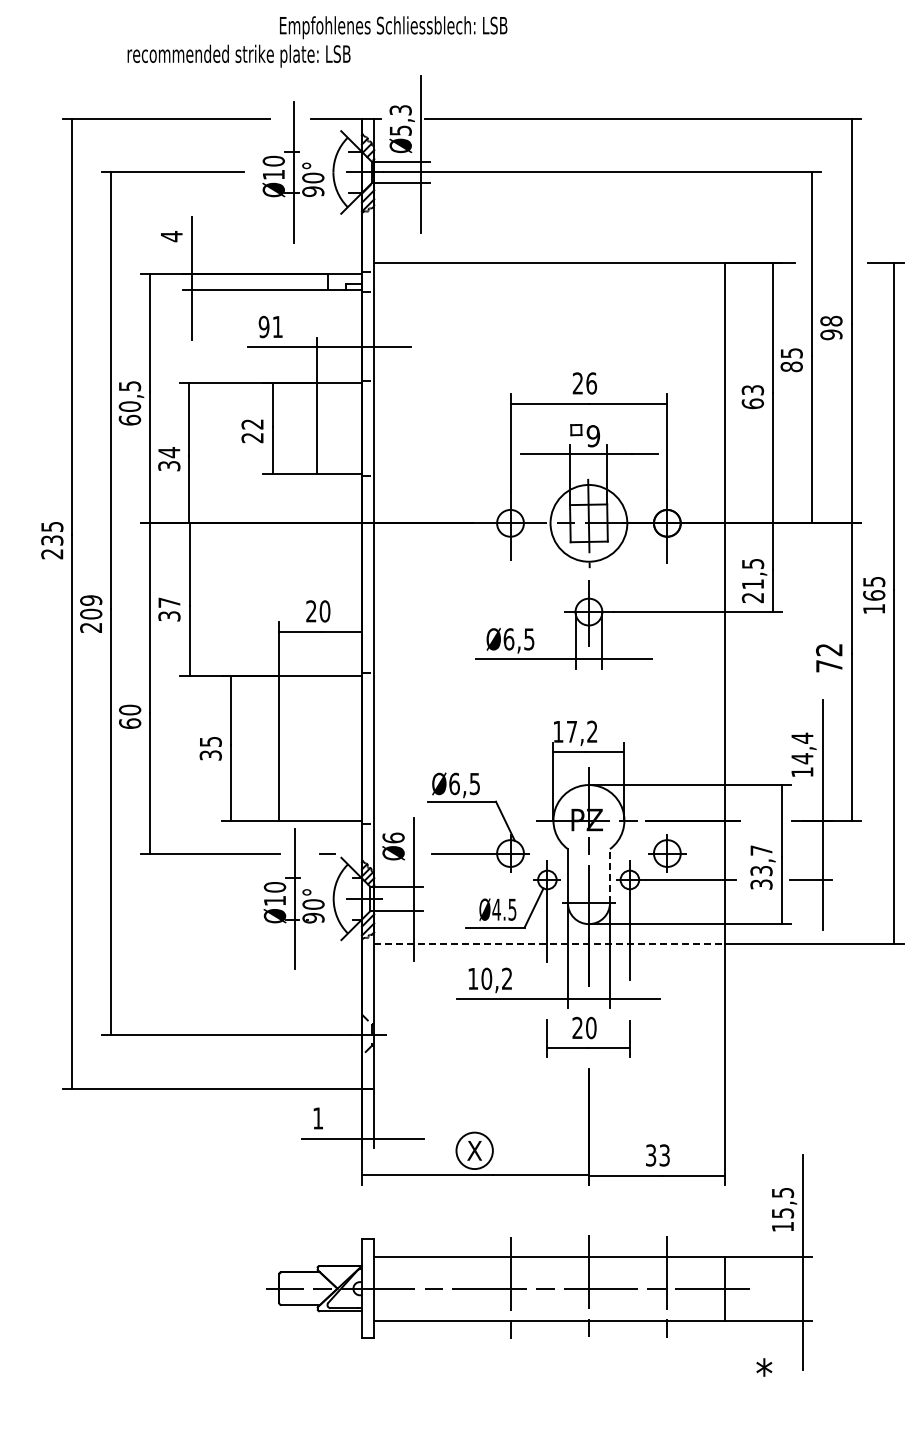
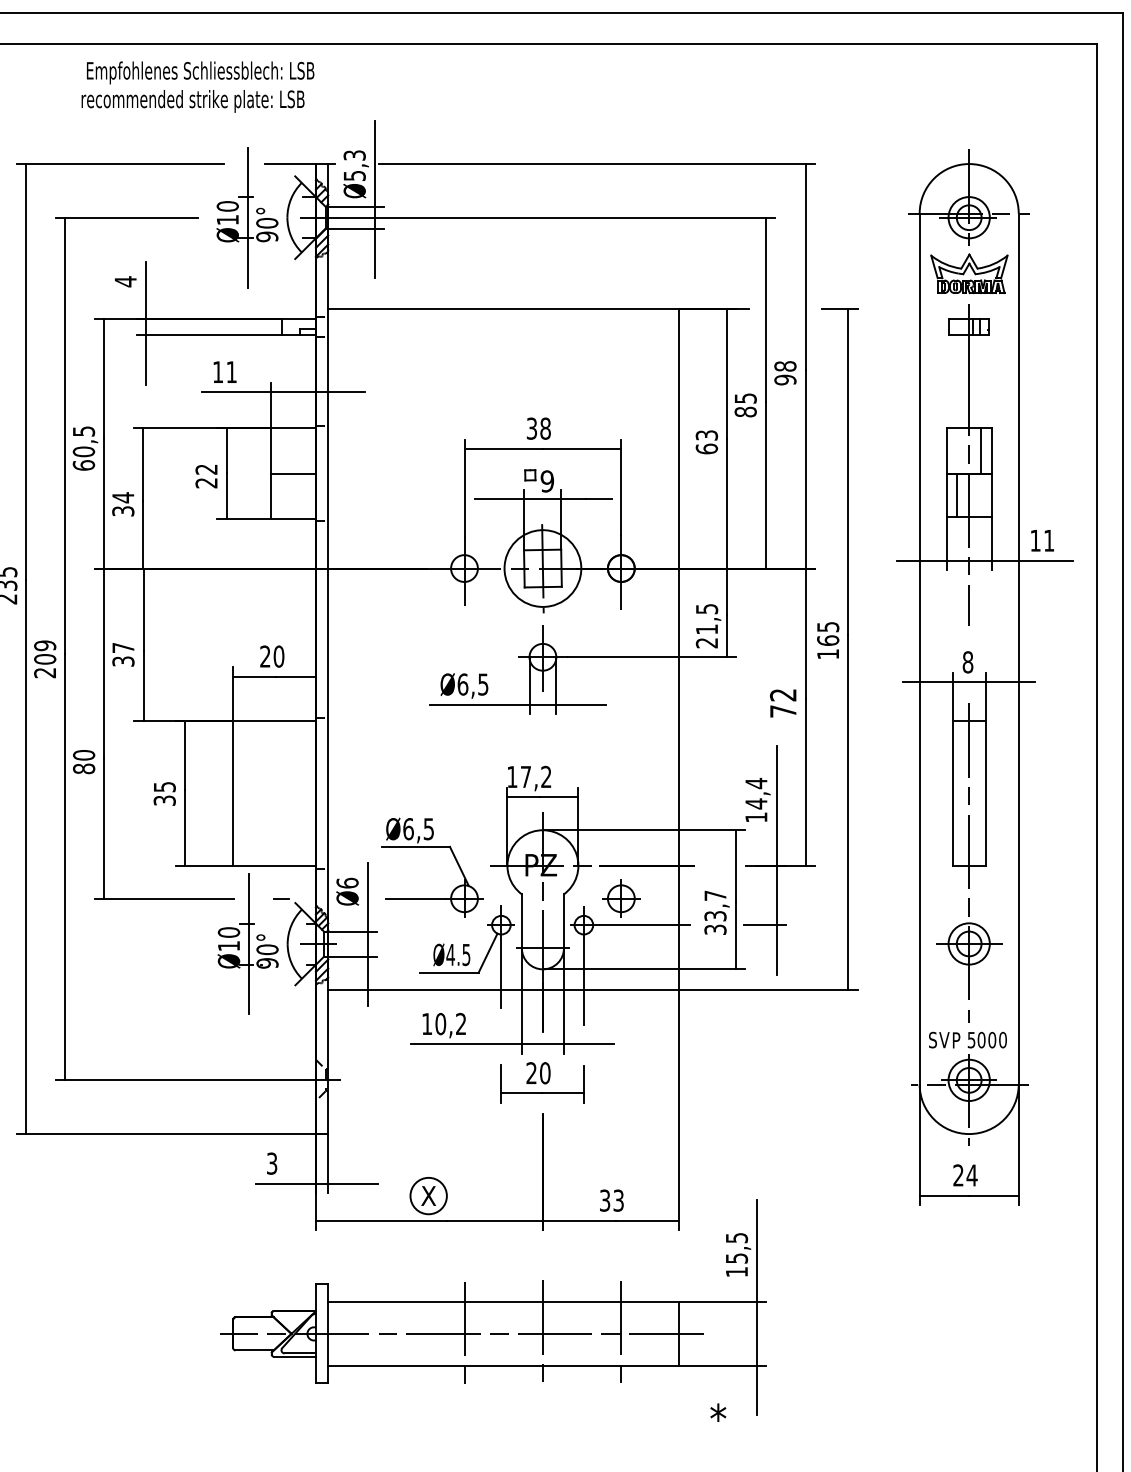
text: (393, 27) -> (200, 72), moved
text: (263, 327) -> (217, 372), 91 -> 11
text: (584, 383) -> (538, 428), 26 -> 38
line: (338, 428) -> (292, 473), added
text: (130, 723) -> (84, 768), 60 -> 80
line: (609, 876) -> (563, 921), dashed -> solid
line: (550, 944) -> (504, 989), dashed -> solid
text: (318, 1118) -> (272, 1163), 1 -> 3

